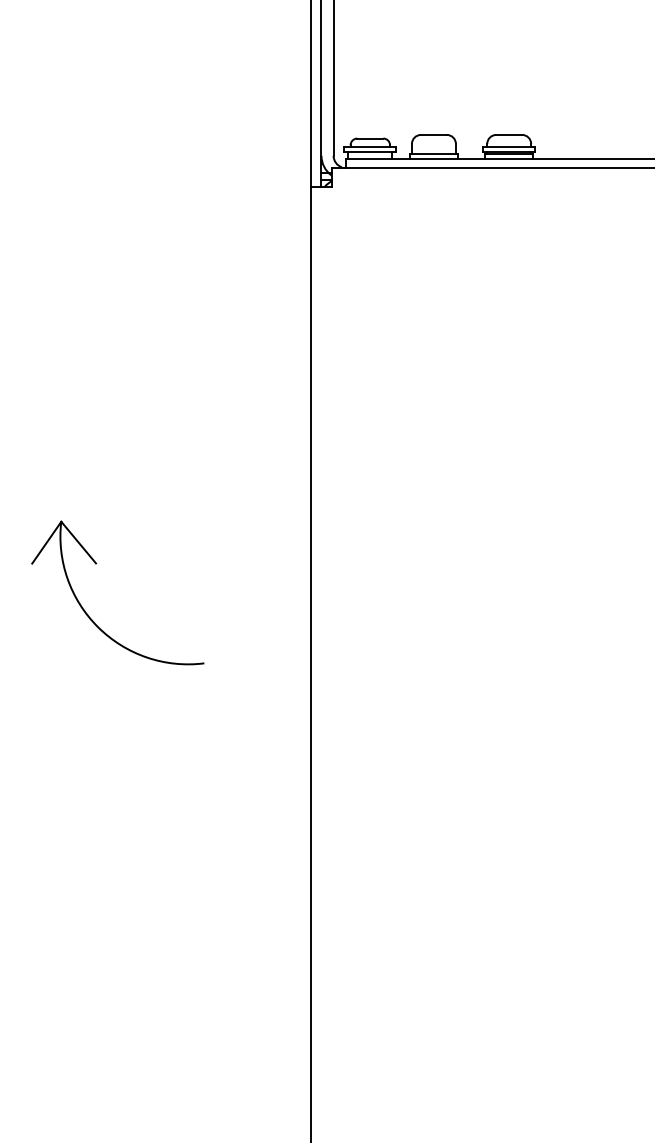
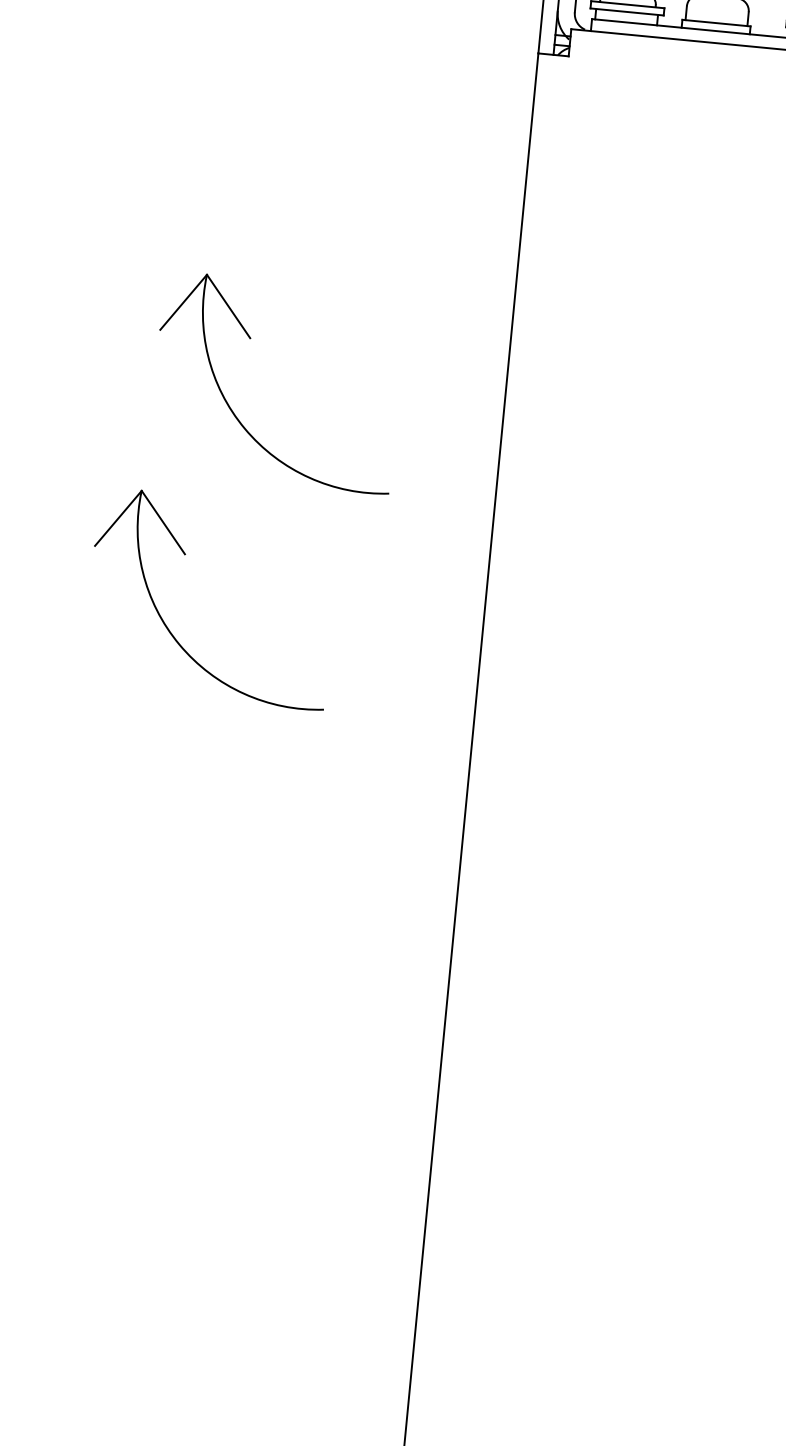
part: (127, 408) -> (250, 340), added

